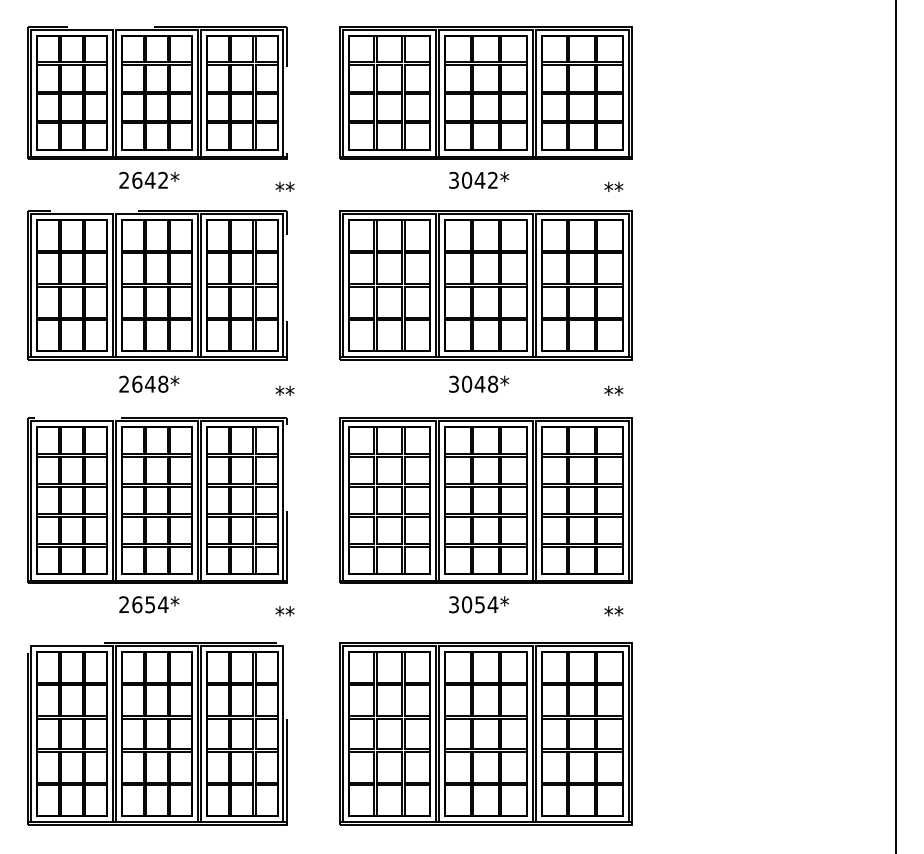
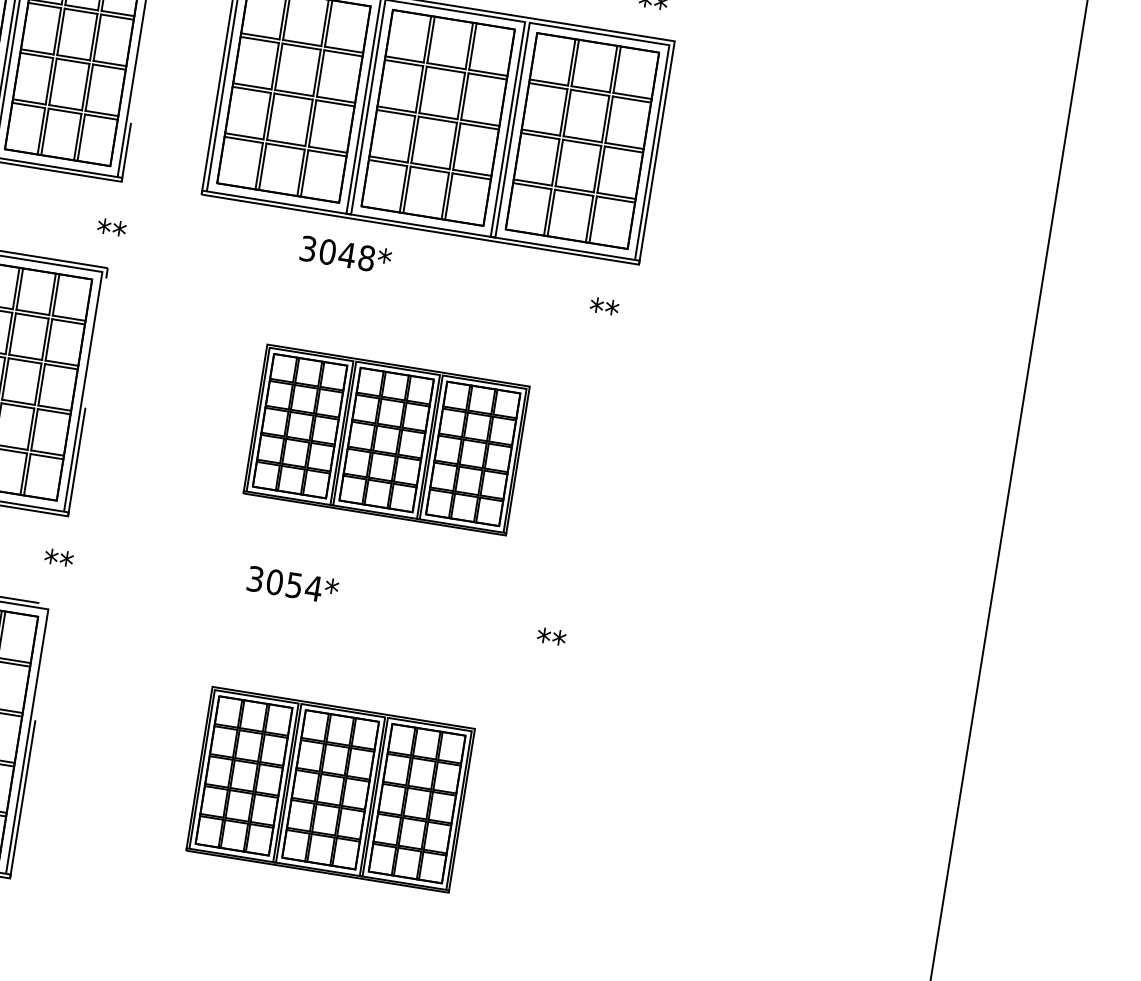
text: (478, 383) -> (345, 253), moved
part: (485, 500) -> (386, 439), size x0.6
text: (478, 604) -> (292, 584), moved
part: (485, 733) -> (330, 788), size x0.6

